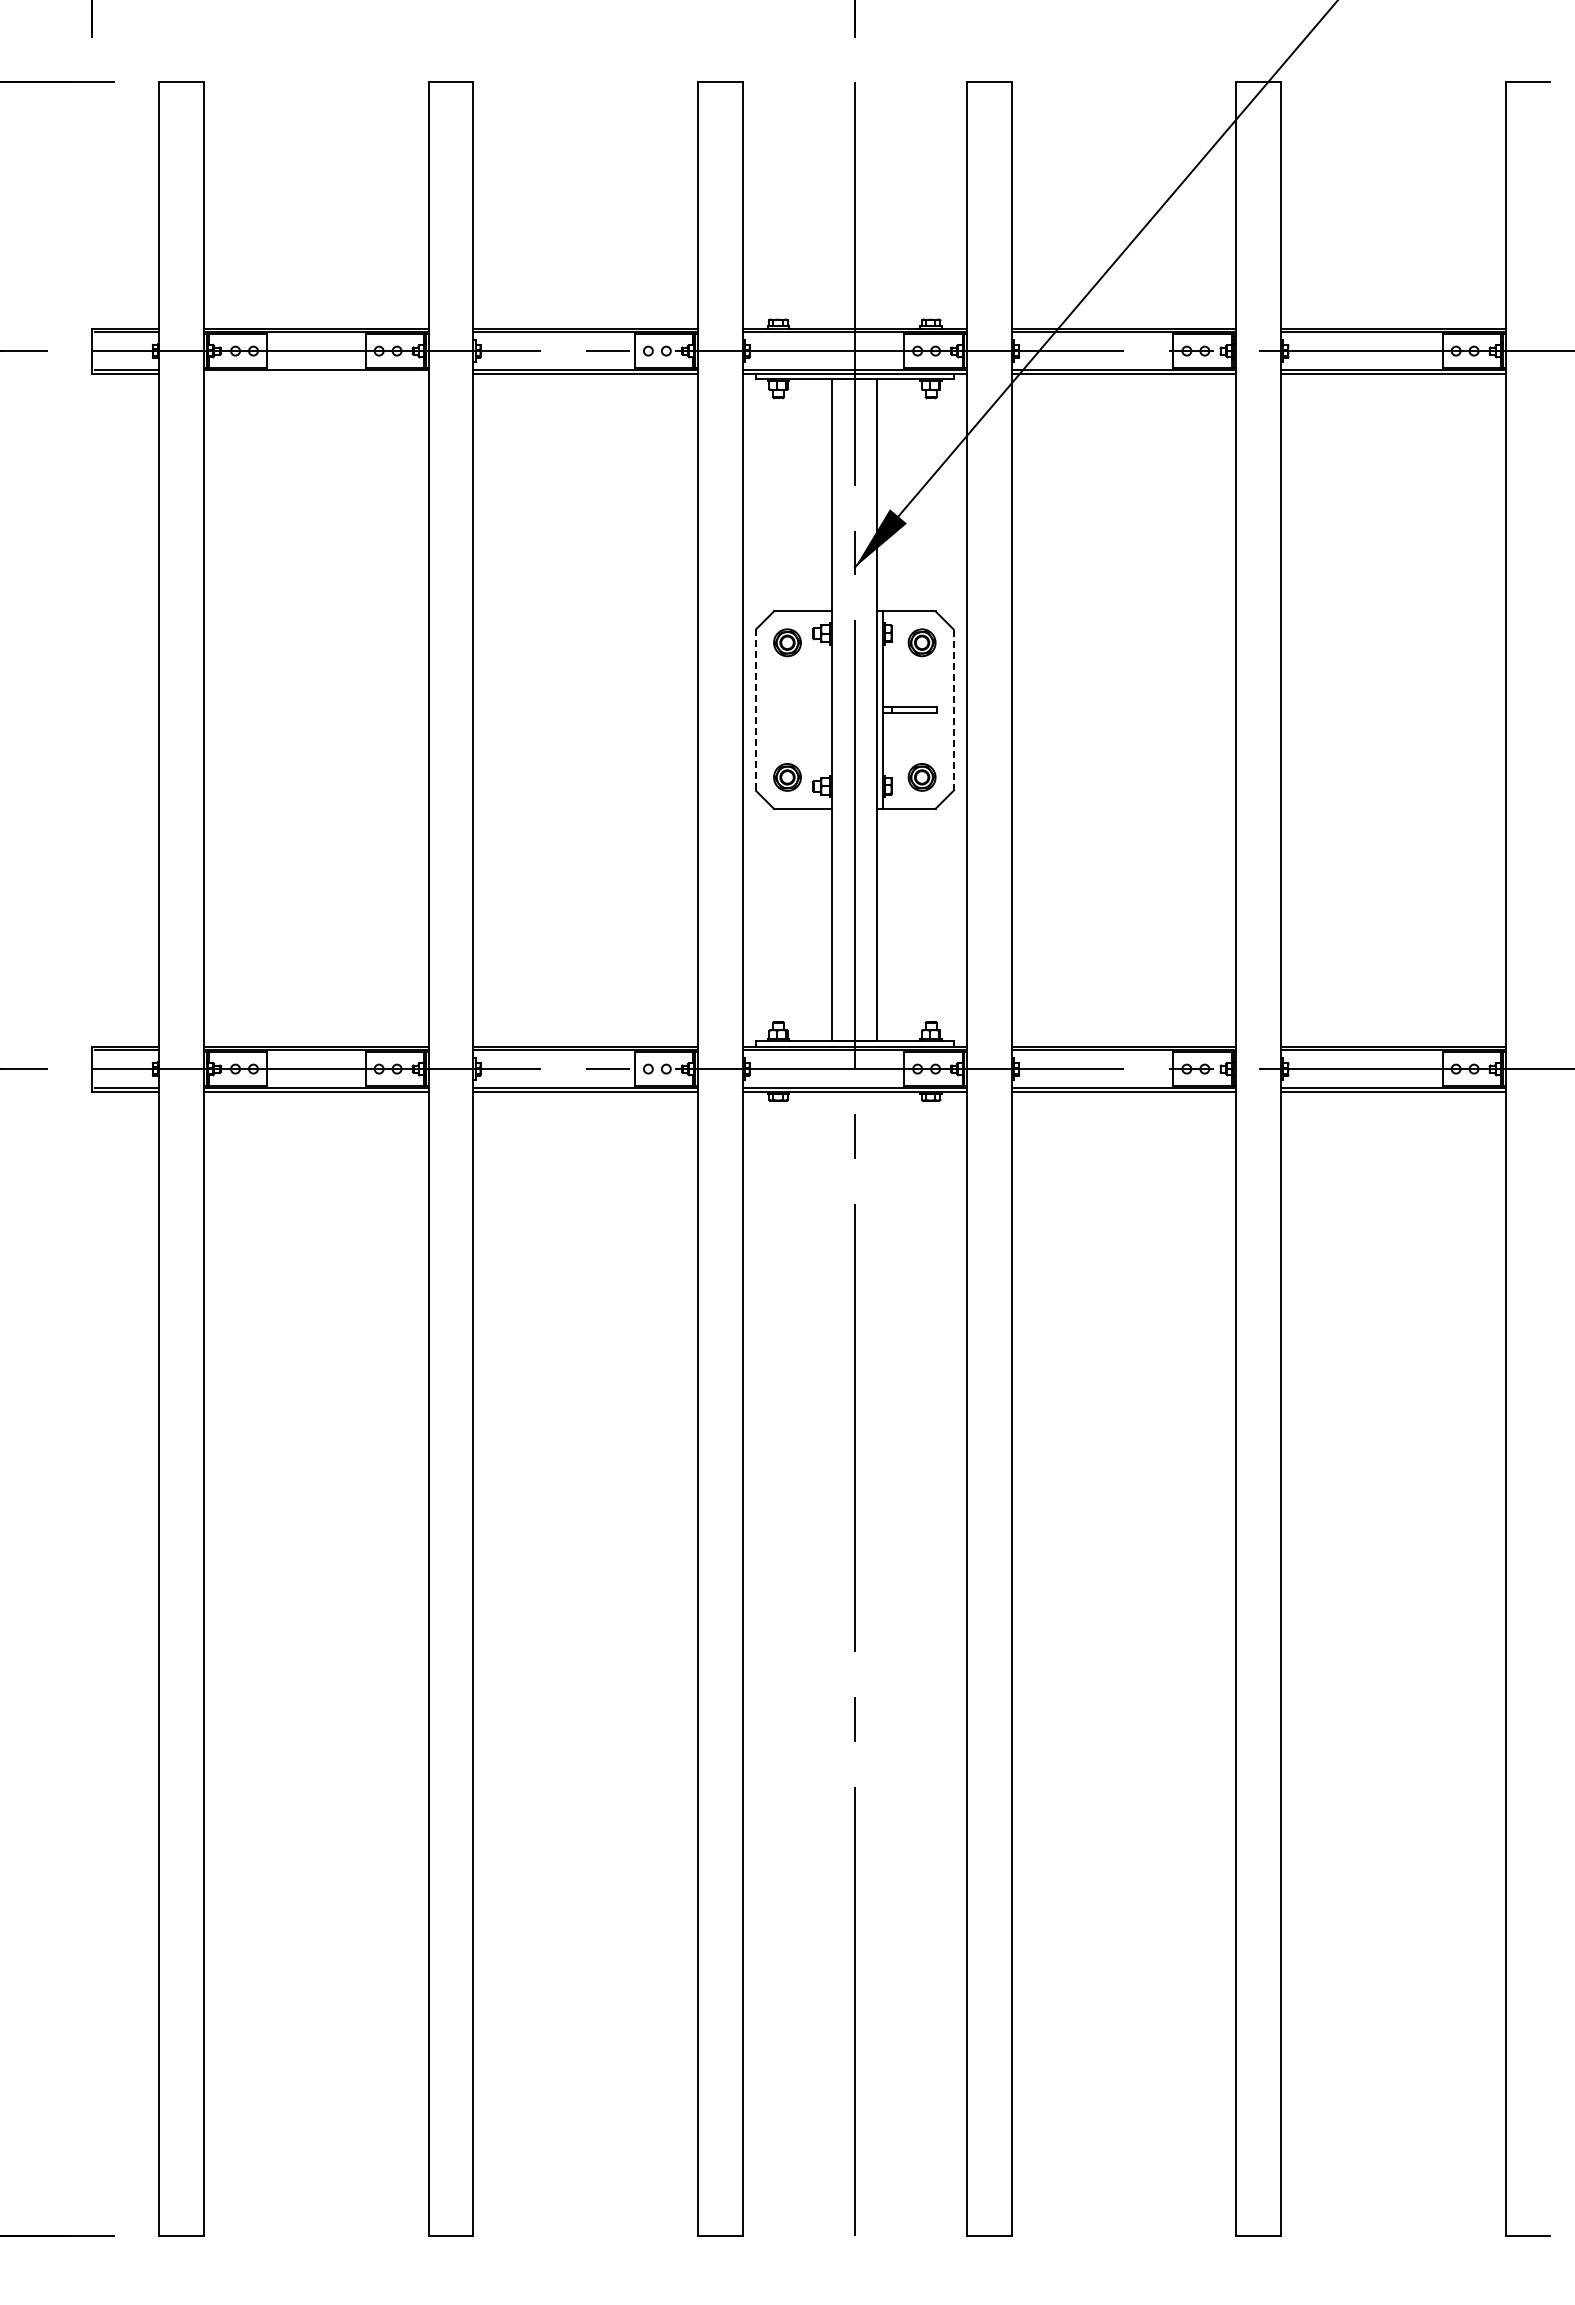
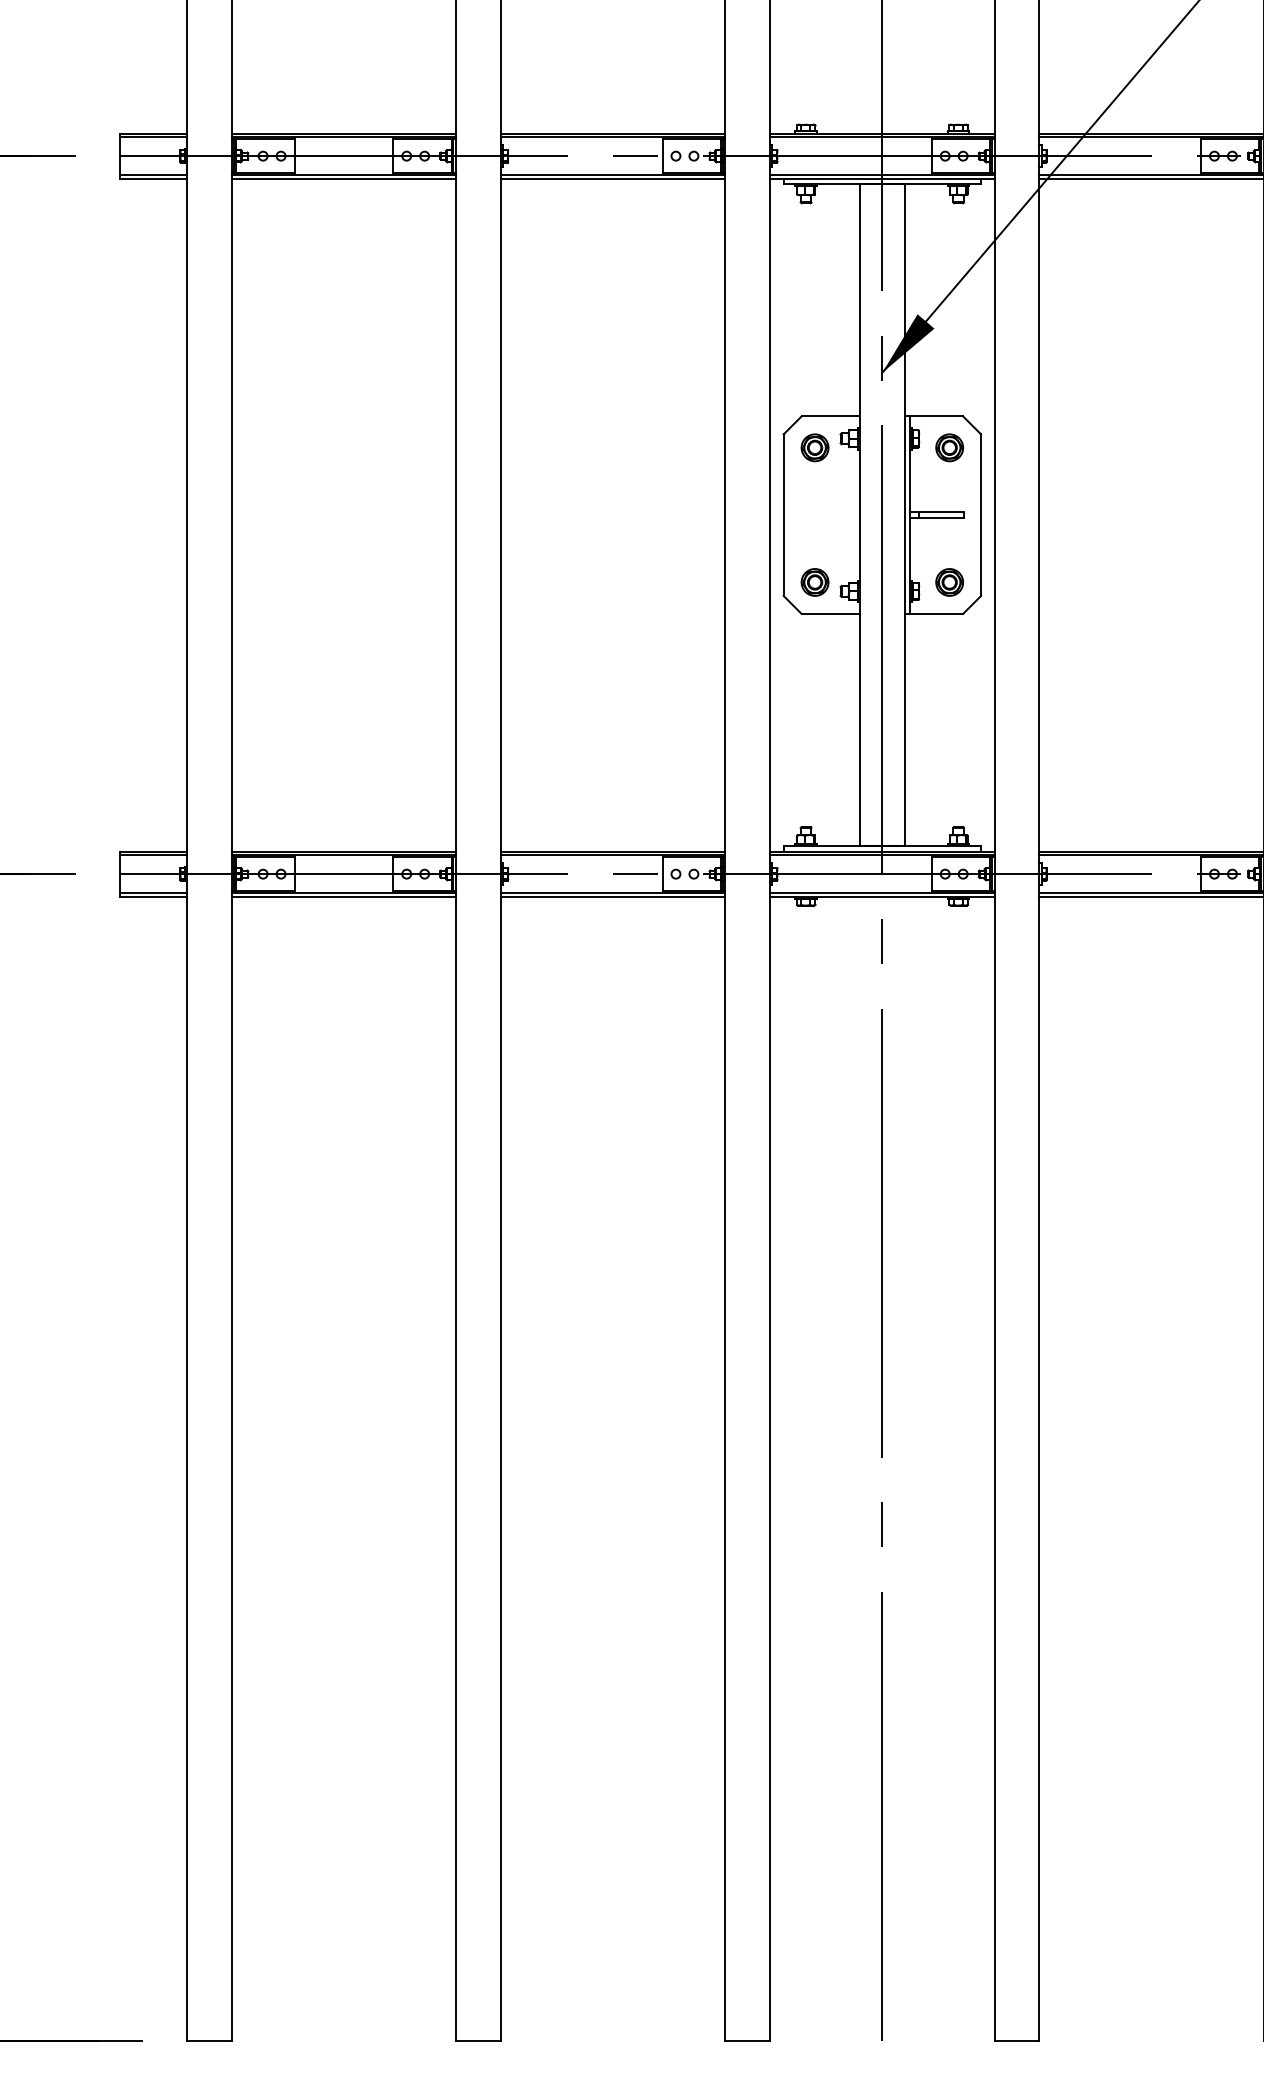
line: (316, 373) -> (344, 178), added
line: (756, 710) -> (784, 515), dashed -> solid
line: (953, 710) -> (981, 515), dashed -> solid

